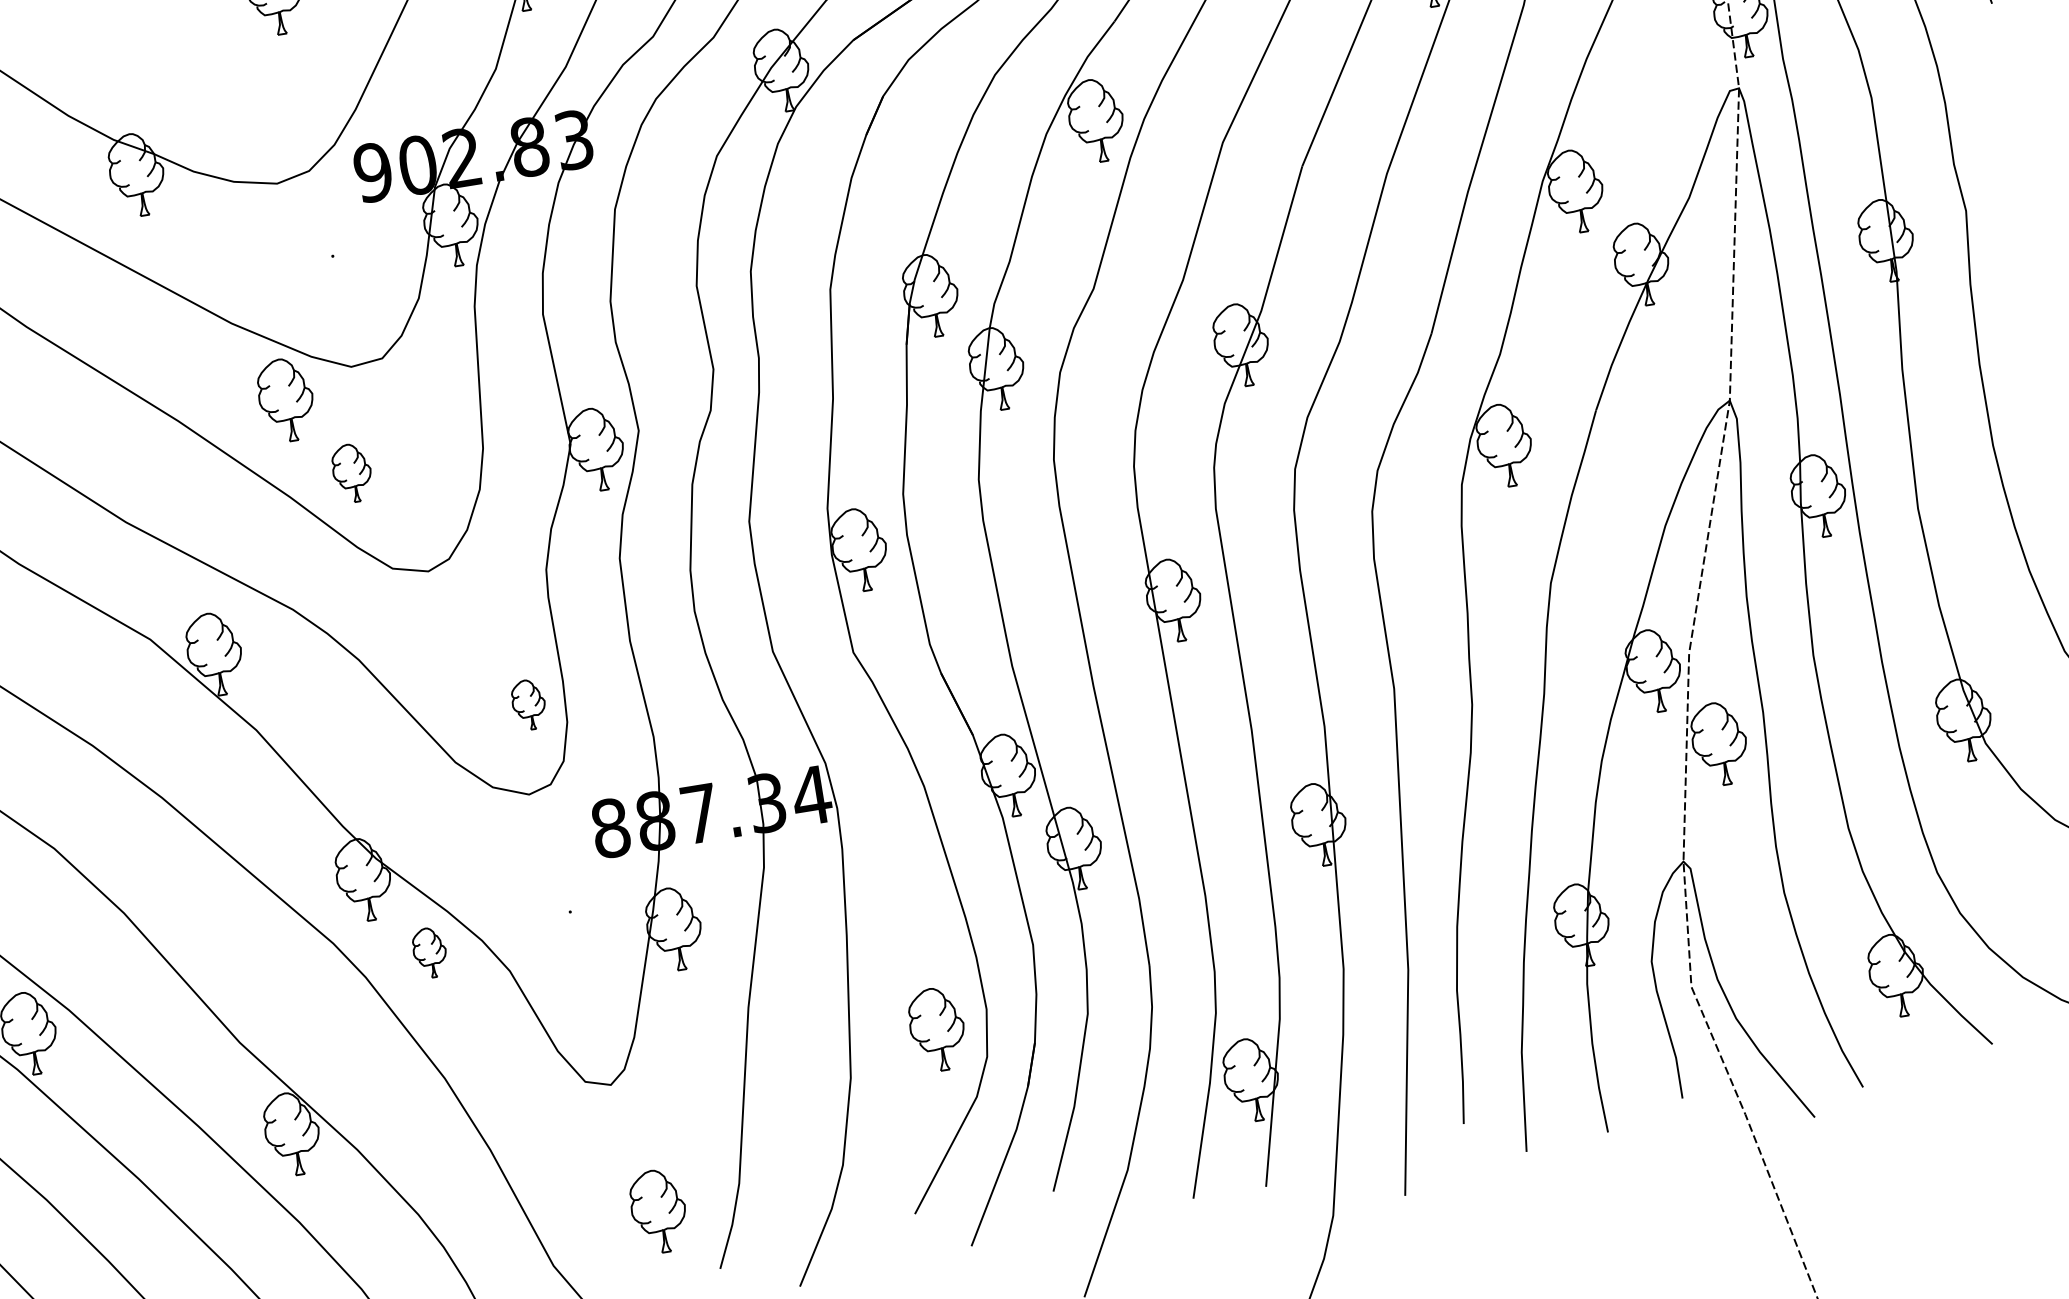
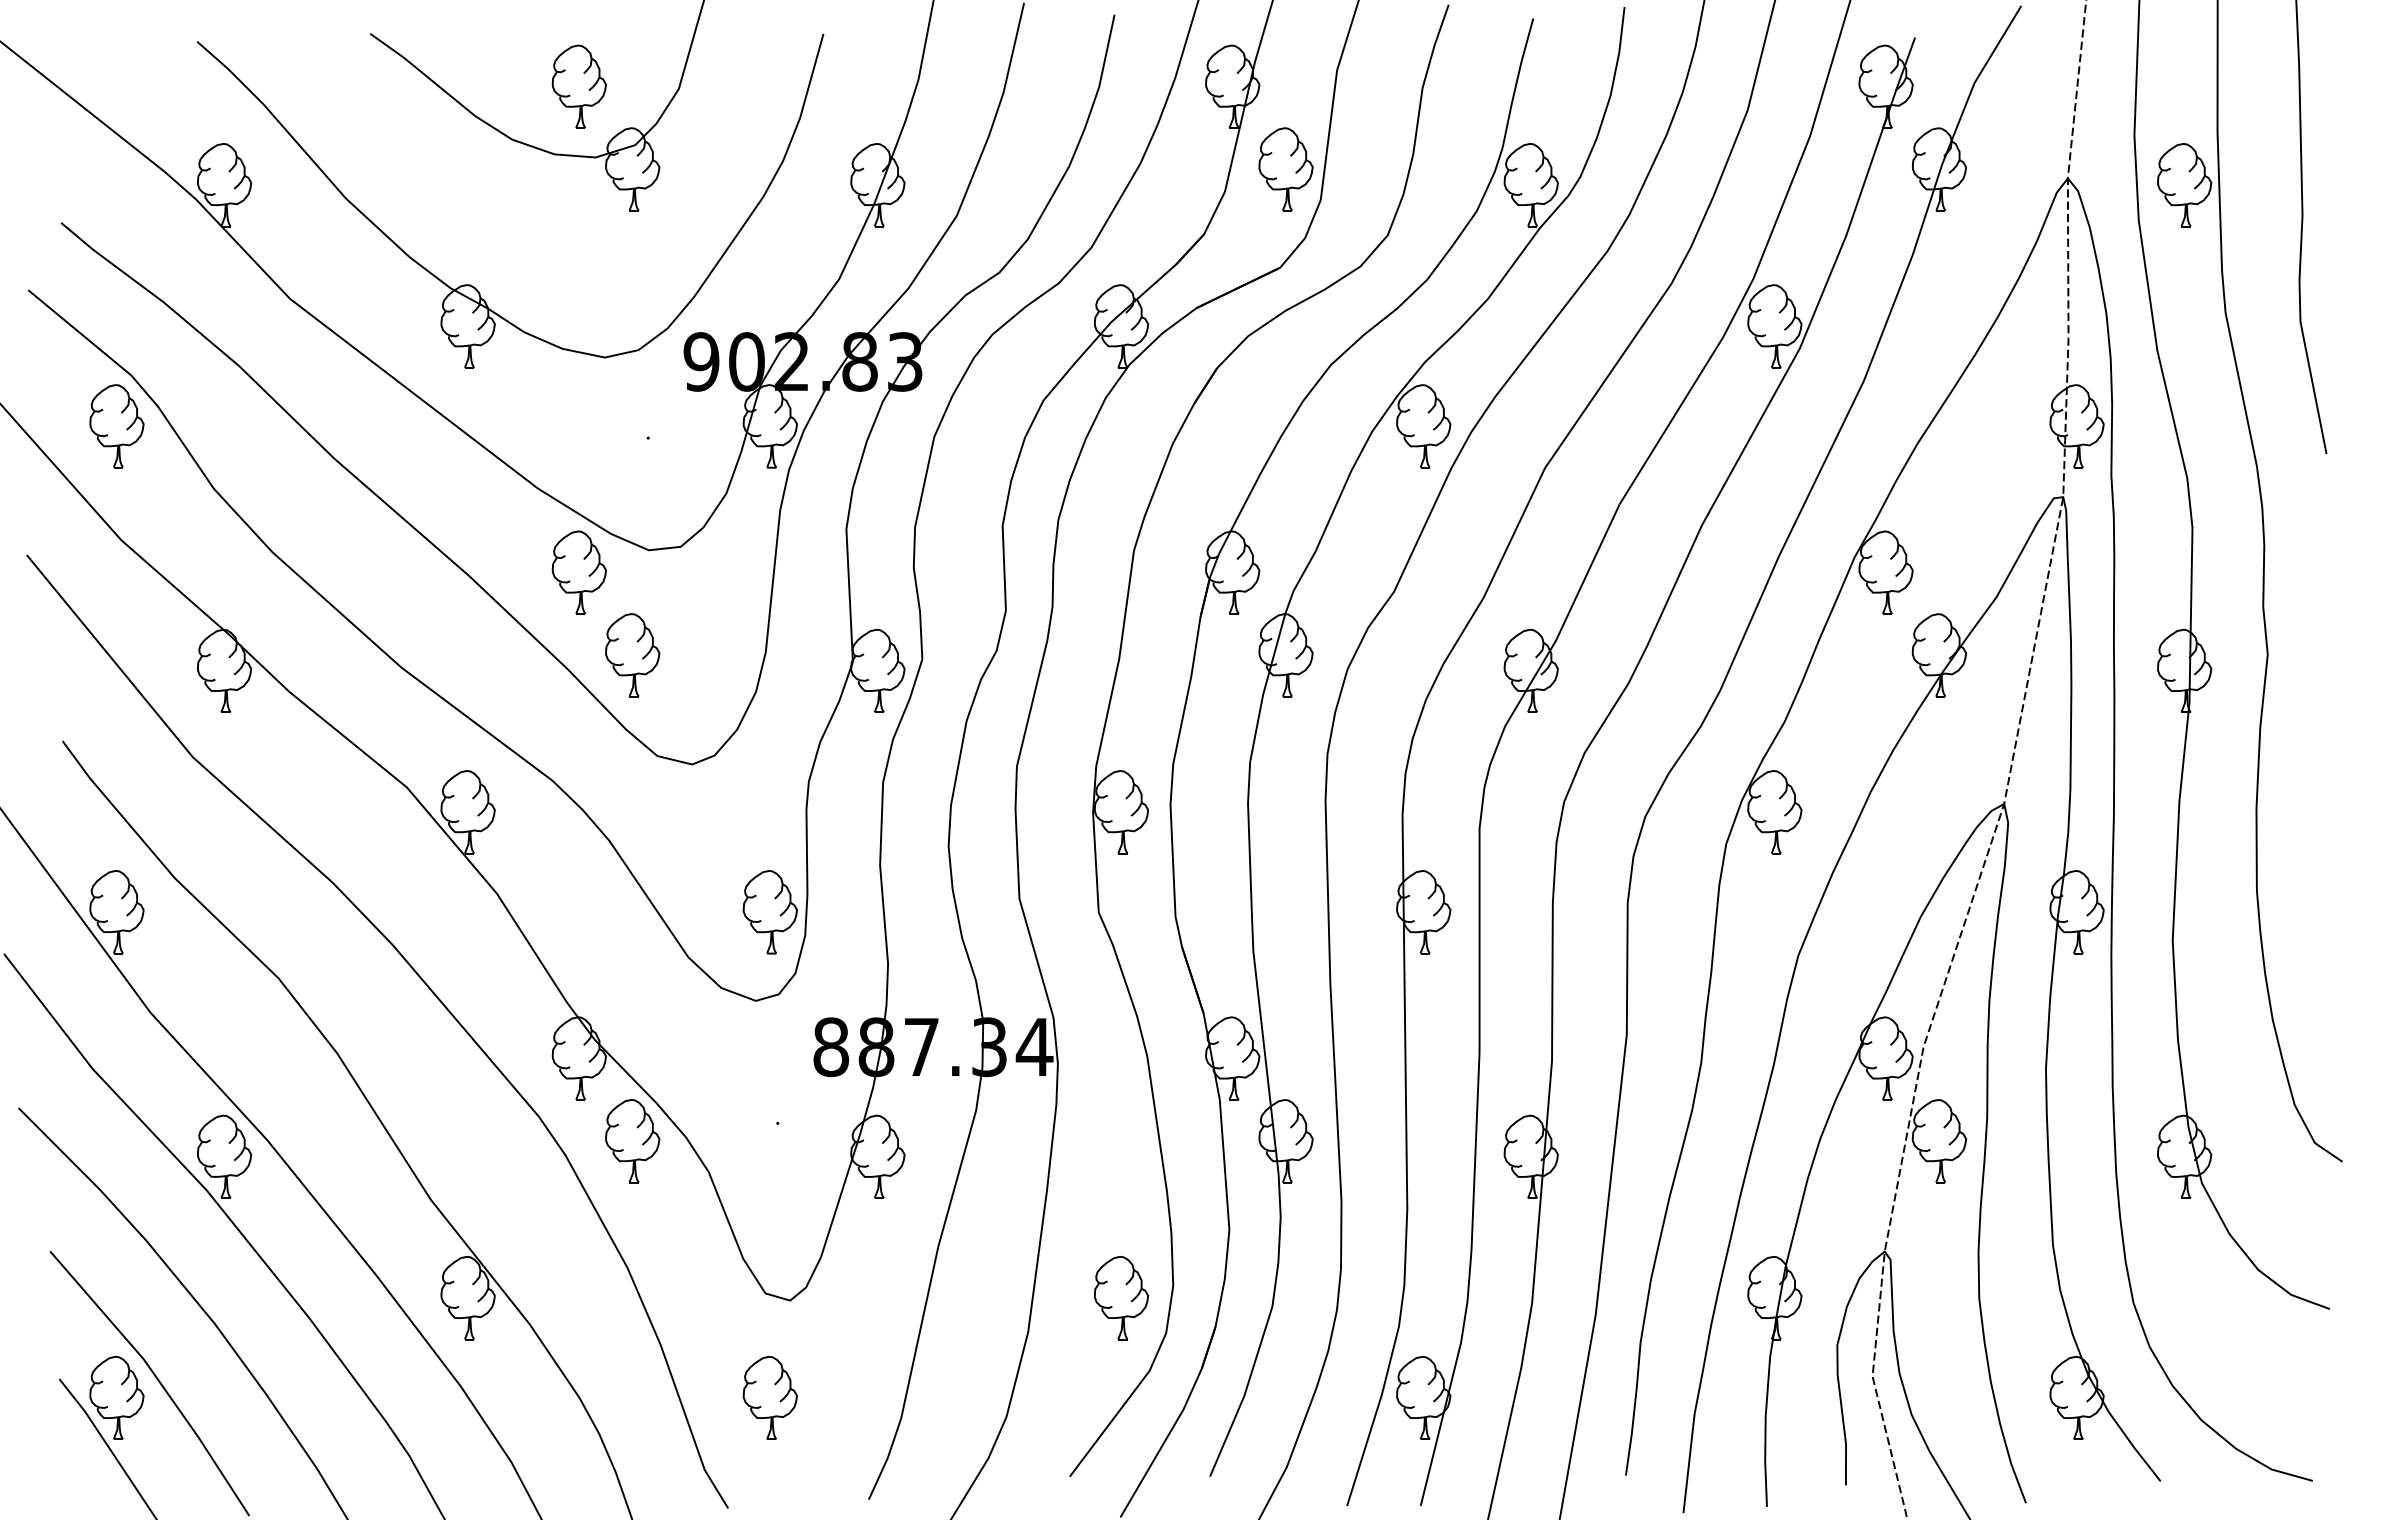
part: (352, 473) -> (632, 655), size x1.43
part: (528, 705) -> (769, 912), size x1.67
part: (429, 953) -> (632, 1141), size x1.67
part: (657, 1210) -> (769, 1397), moved

